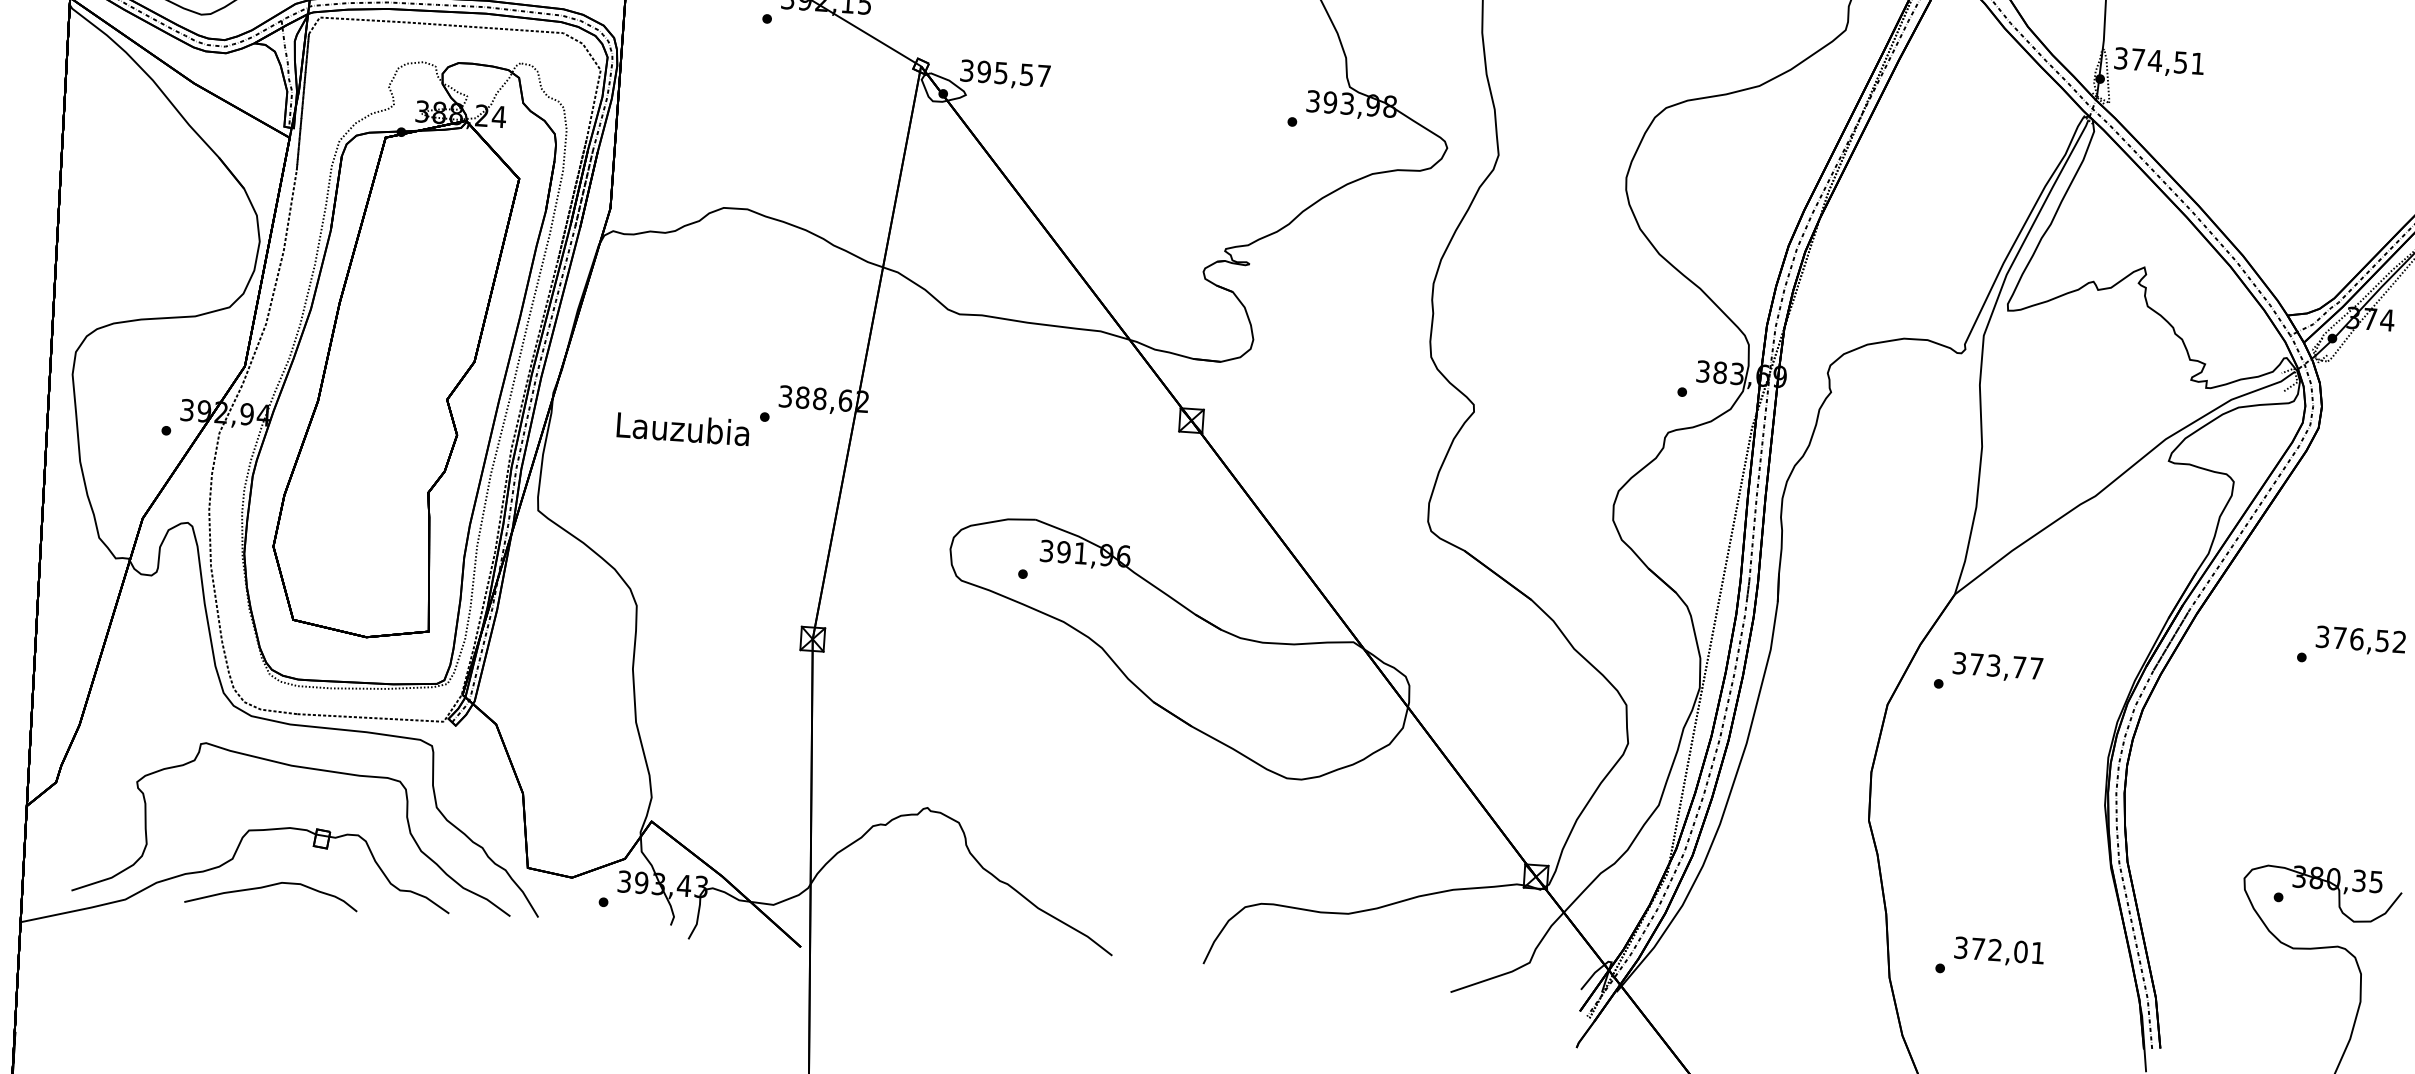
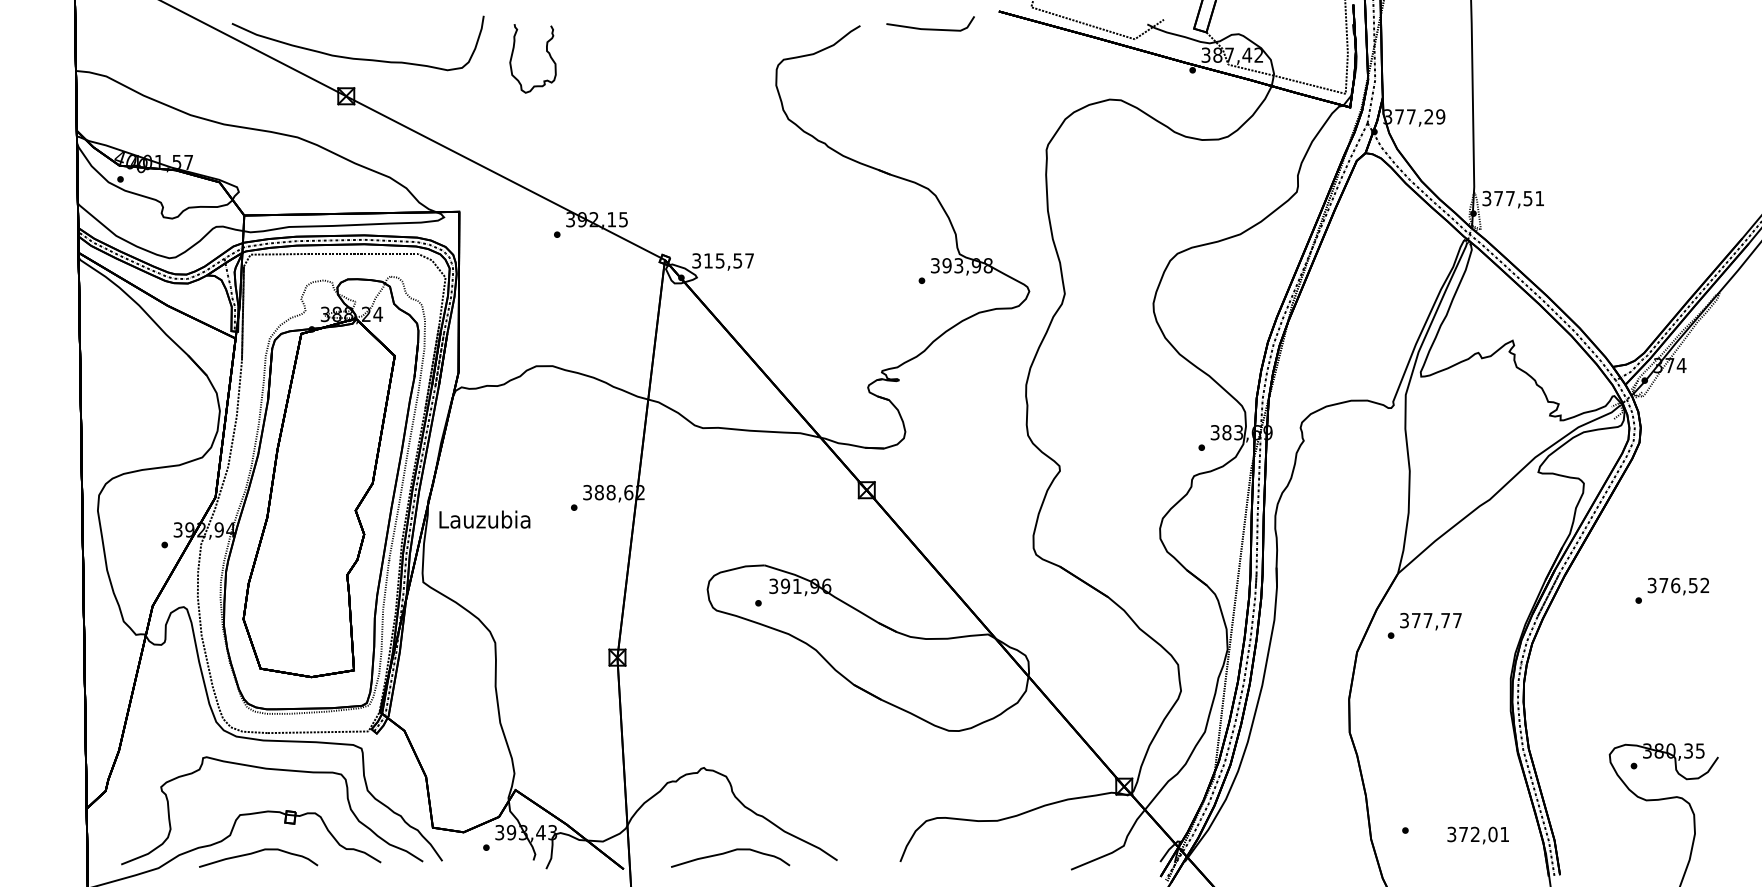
text: (2155, 60) -> (1510, 198), 374,51 -> 377,51
text: (982, 71) -> (707, 260), 395,57 -> 315,57
text: (682, 428) -> (484, 519), moved
text: (1993, 665) -> (1427, 620), 373,77 -> 377,77
curve: (957, 933) -> (730, 852), added
text: (1998, 951) -> (1477, 835), moved

